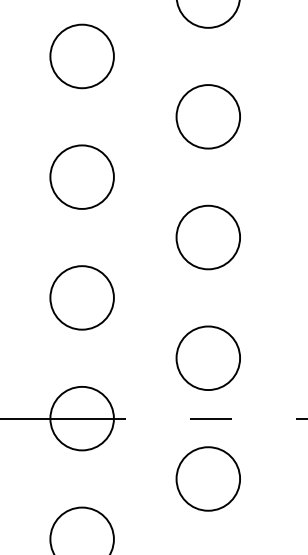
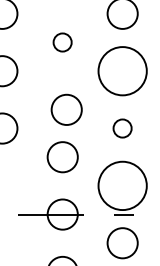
circle: (81, 56) -> (62, 42), size x0.6
circle: (207, 117) -> (122, 71), size x1.6
circle: (81, 176) -> (66, 109), moved
circle: (207, 237) -> (122, 128), size x0.6
circle: (207, 357) -> (122, 185), size x1.6

